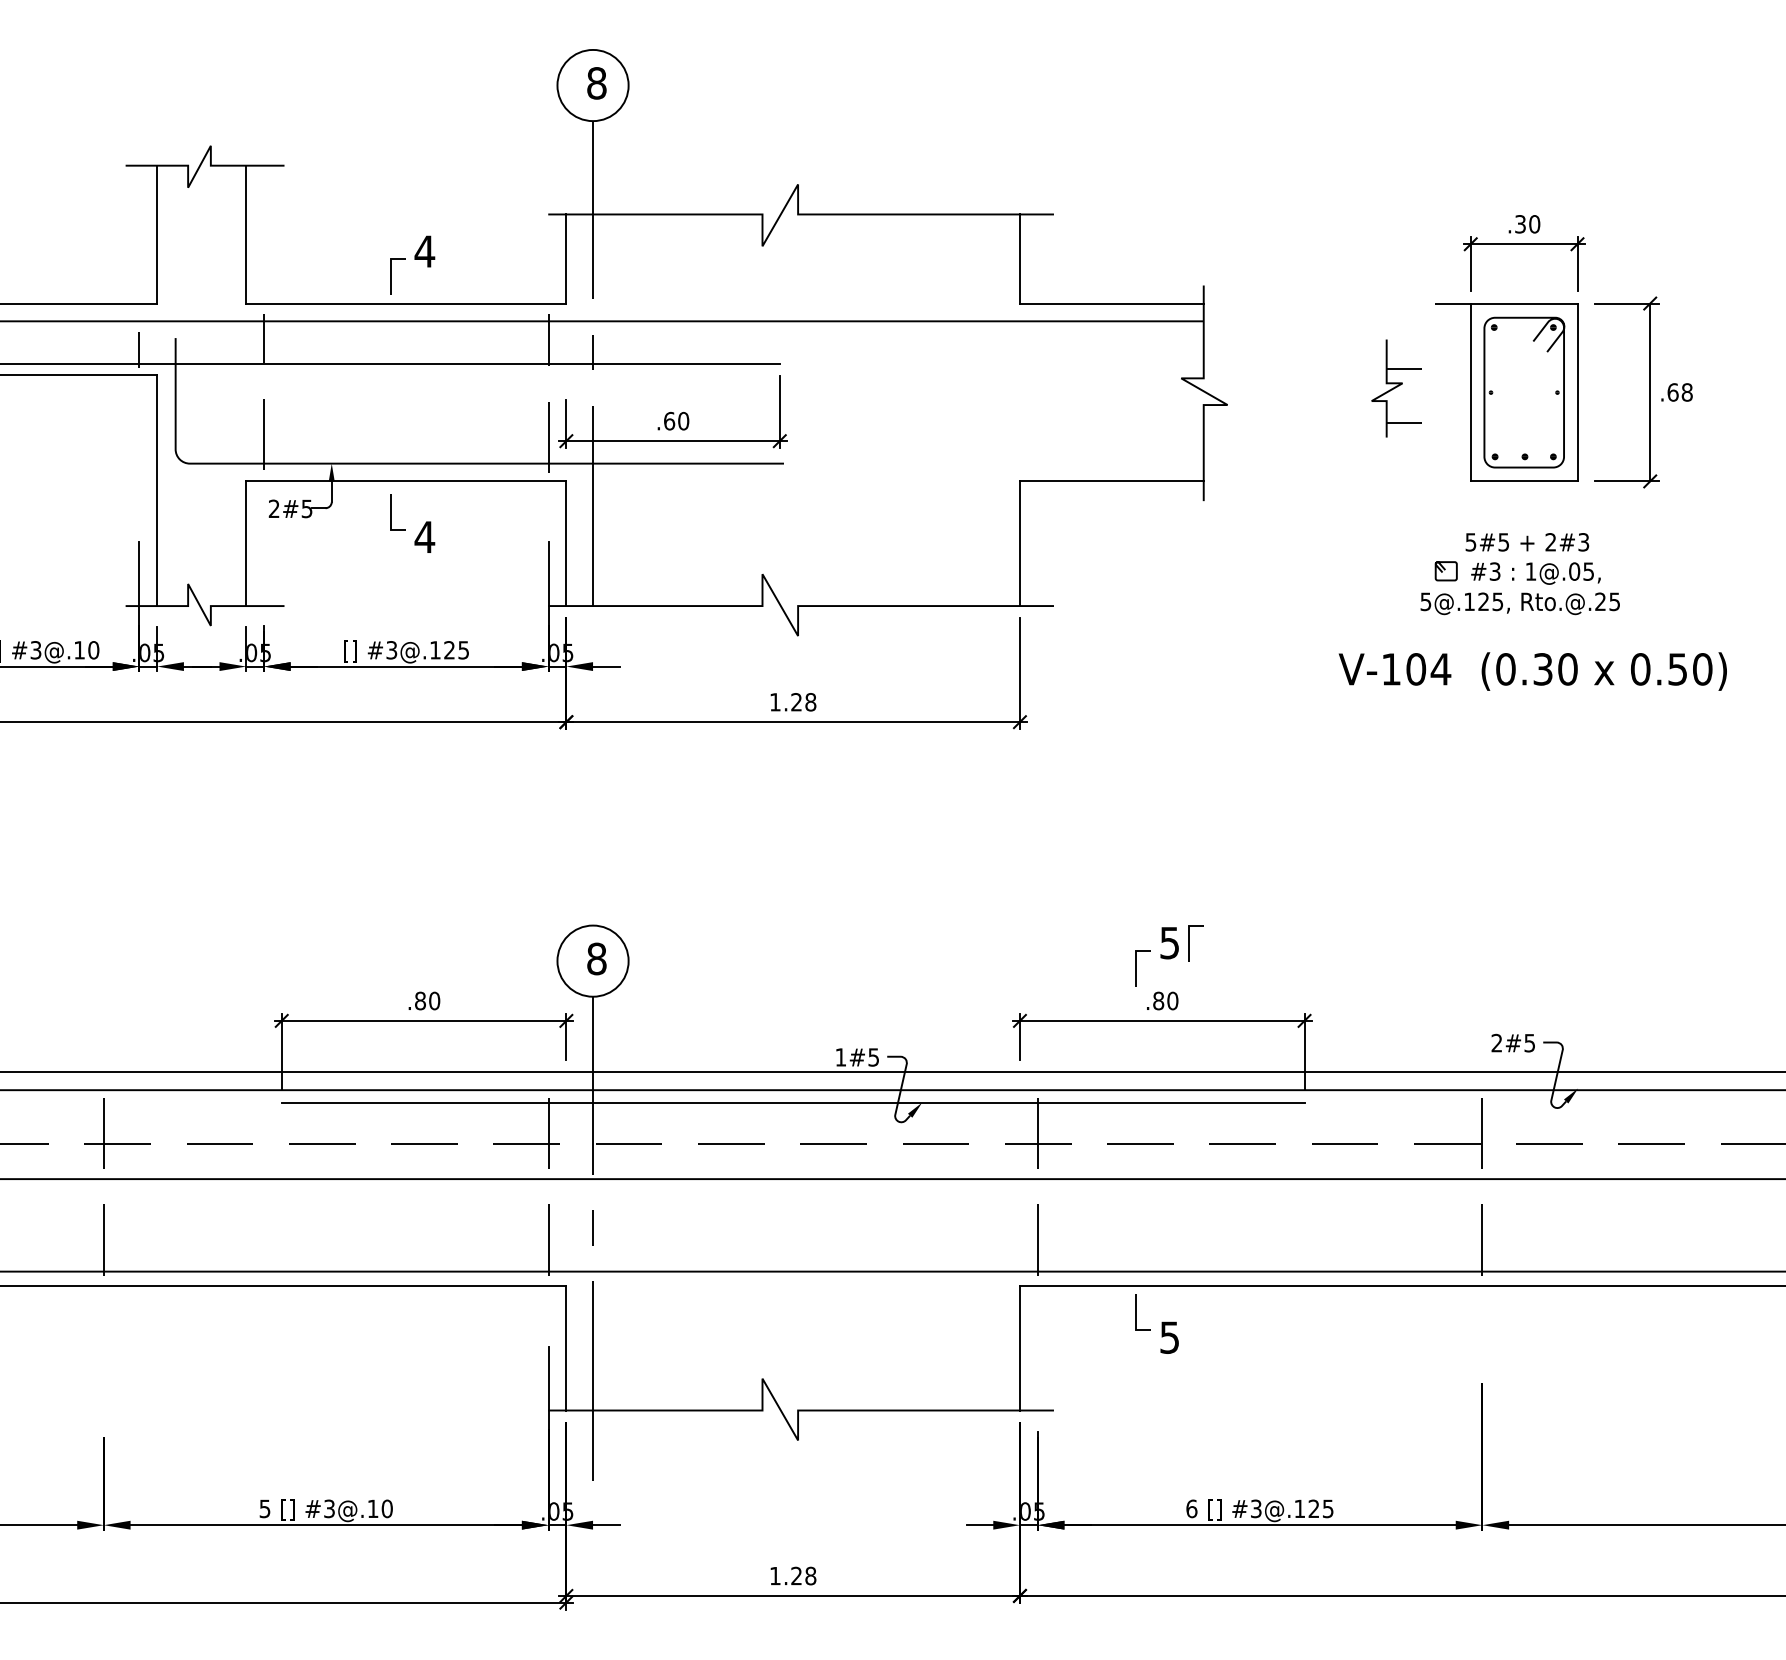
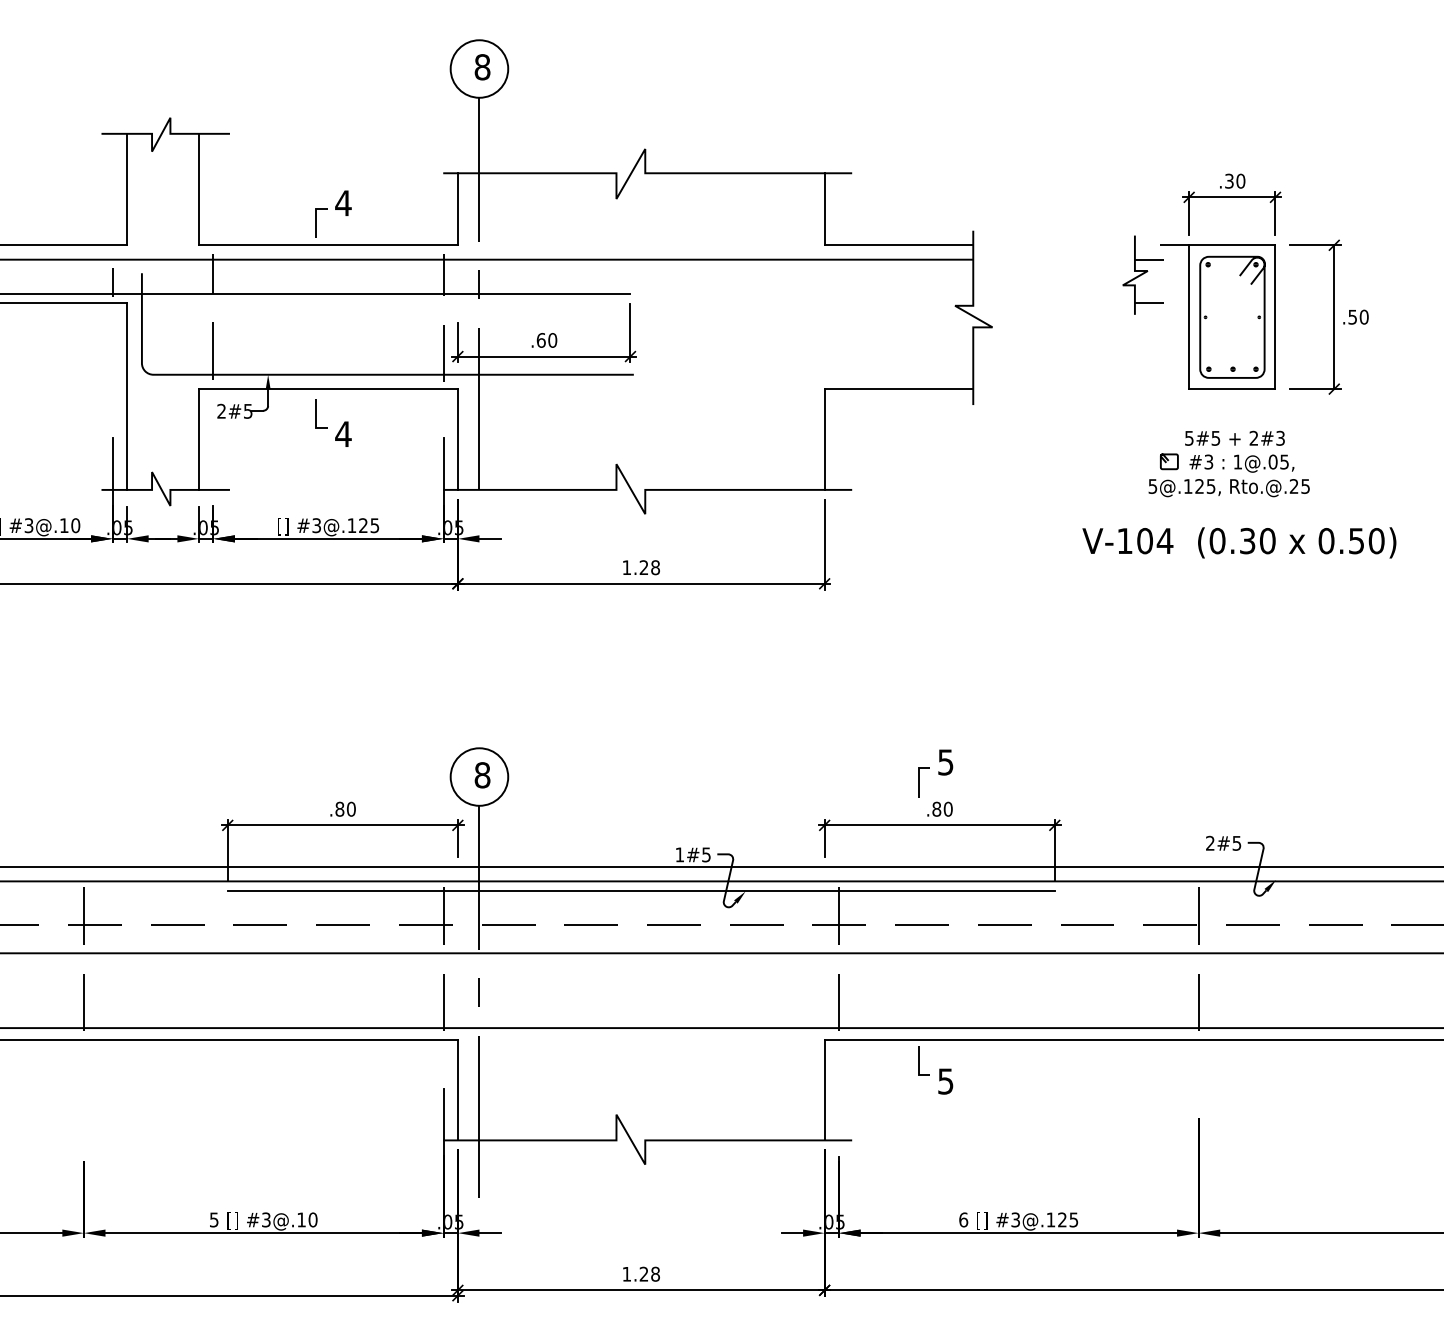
part: (1396, 388) -> (1142, 275), moved
text: (1679, 392) -> (1357, 317), .68 -> .50
line: (1189, 943) -> (961, 762), removed

